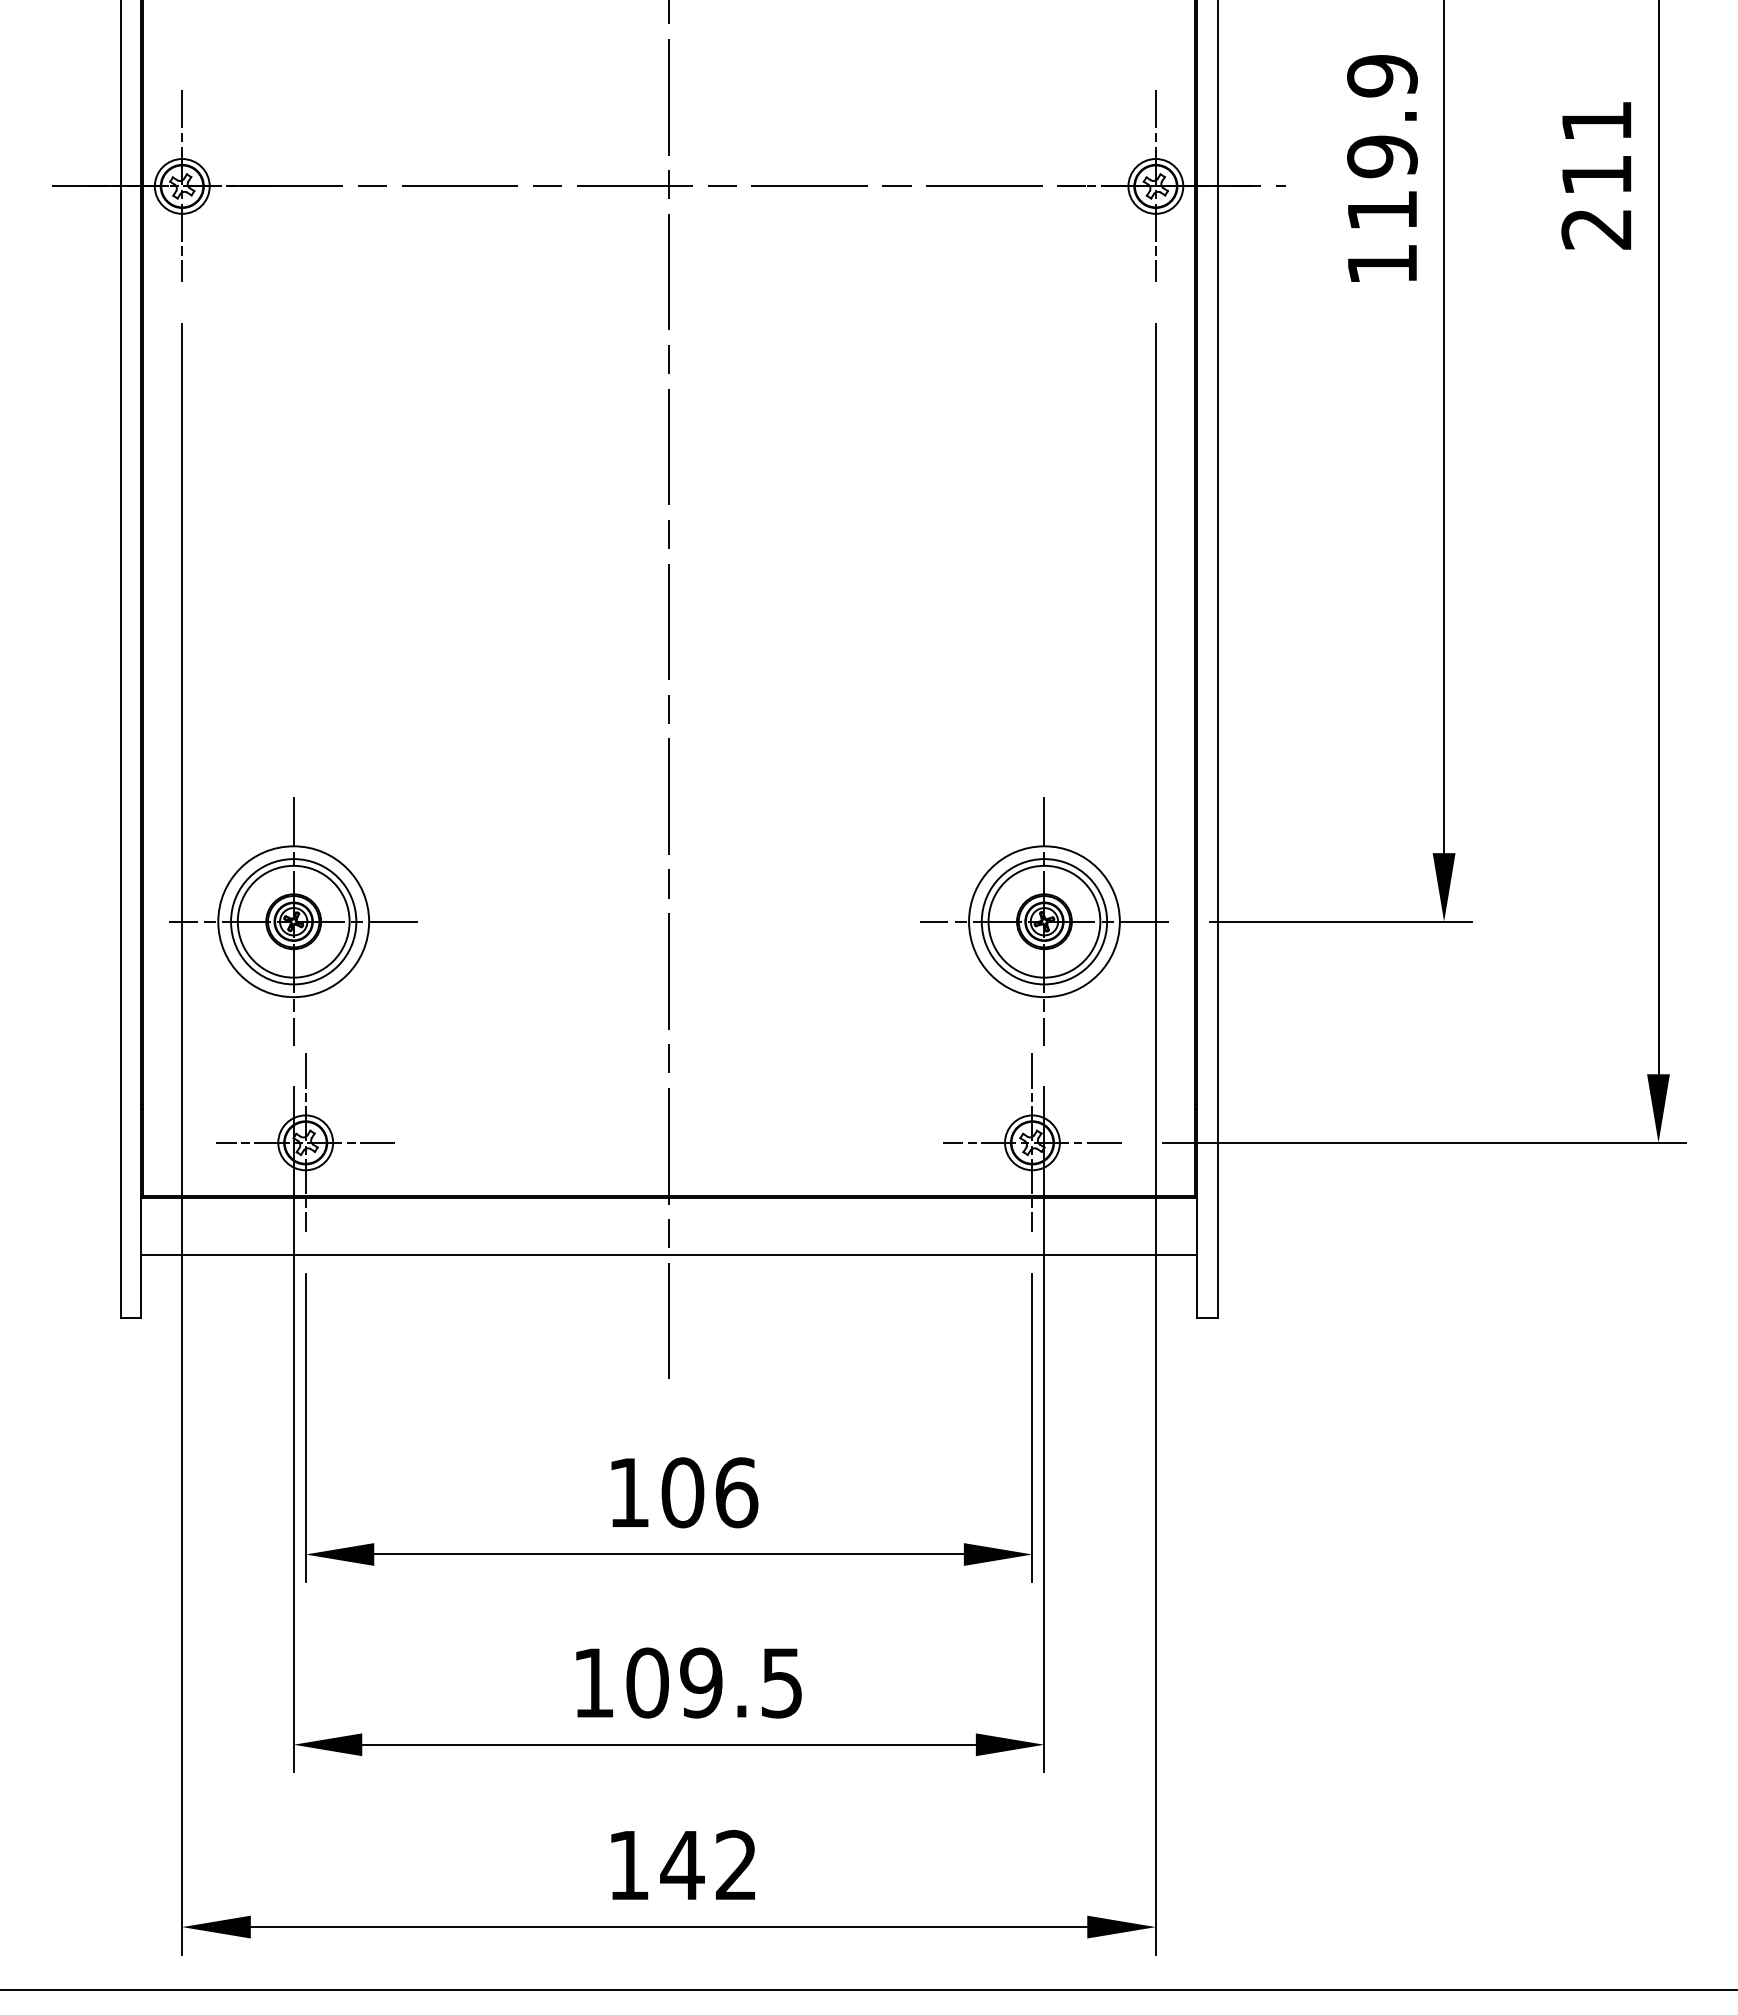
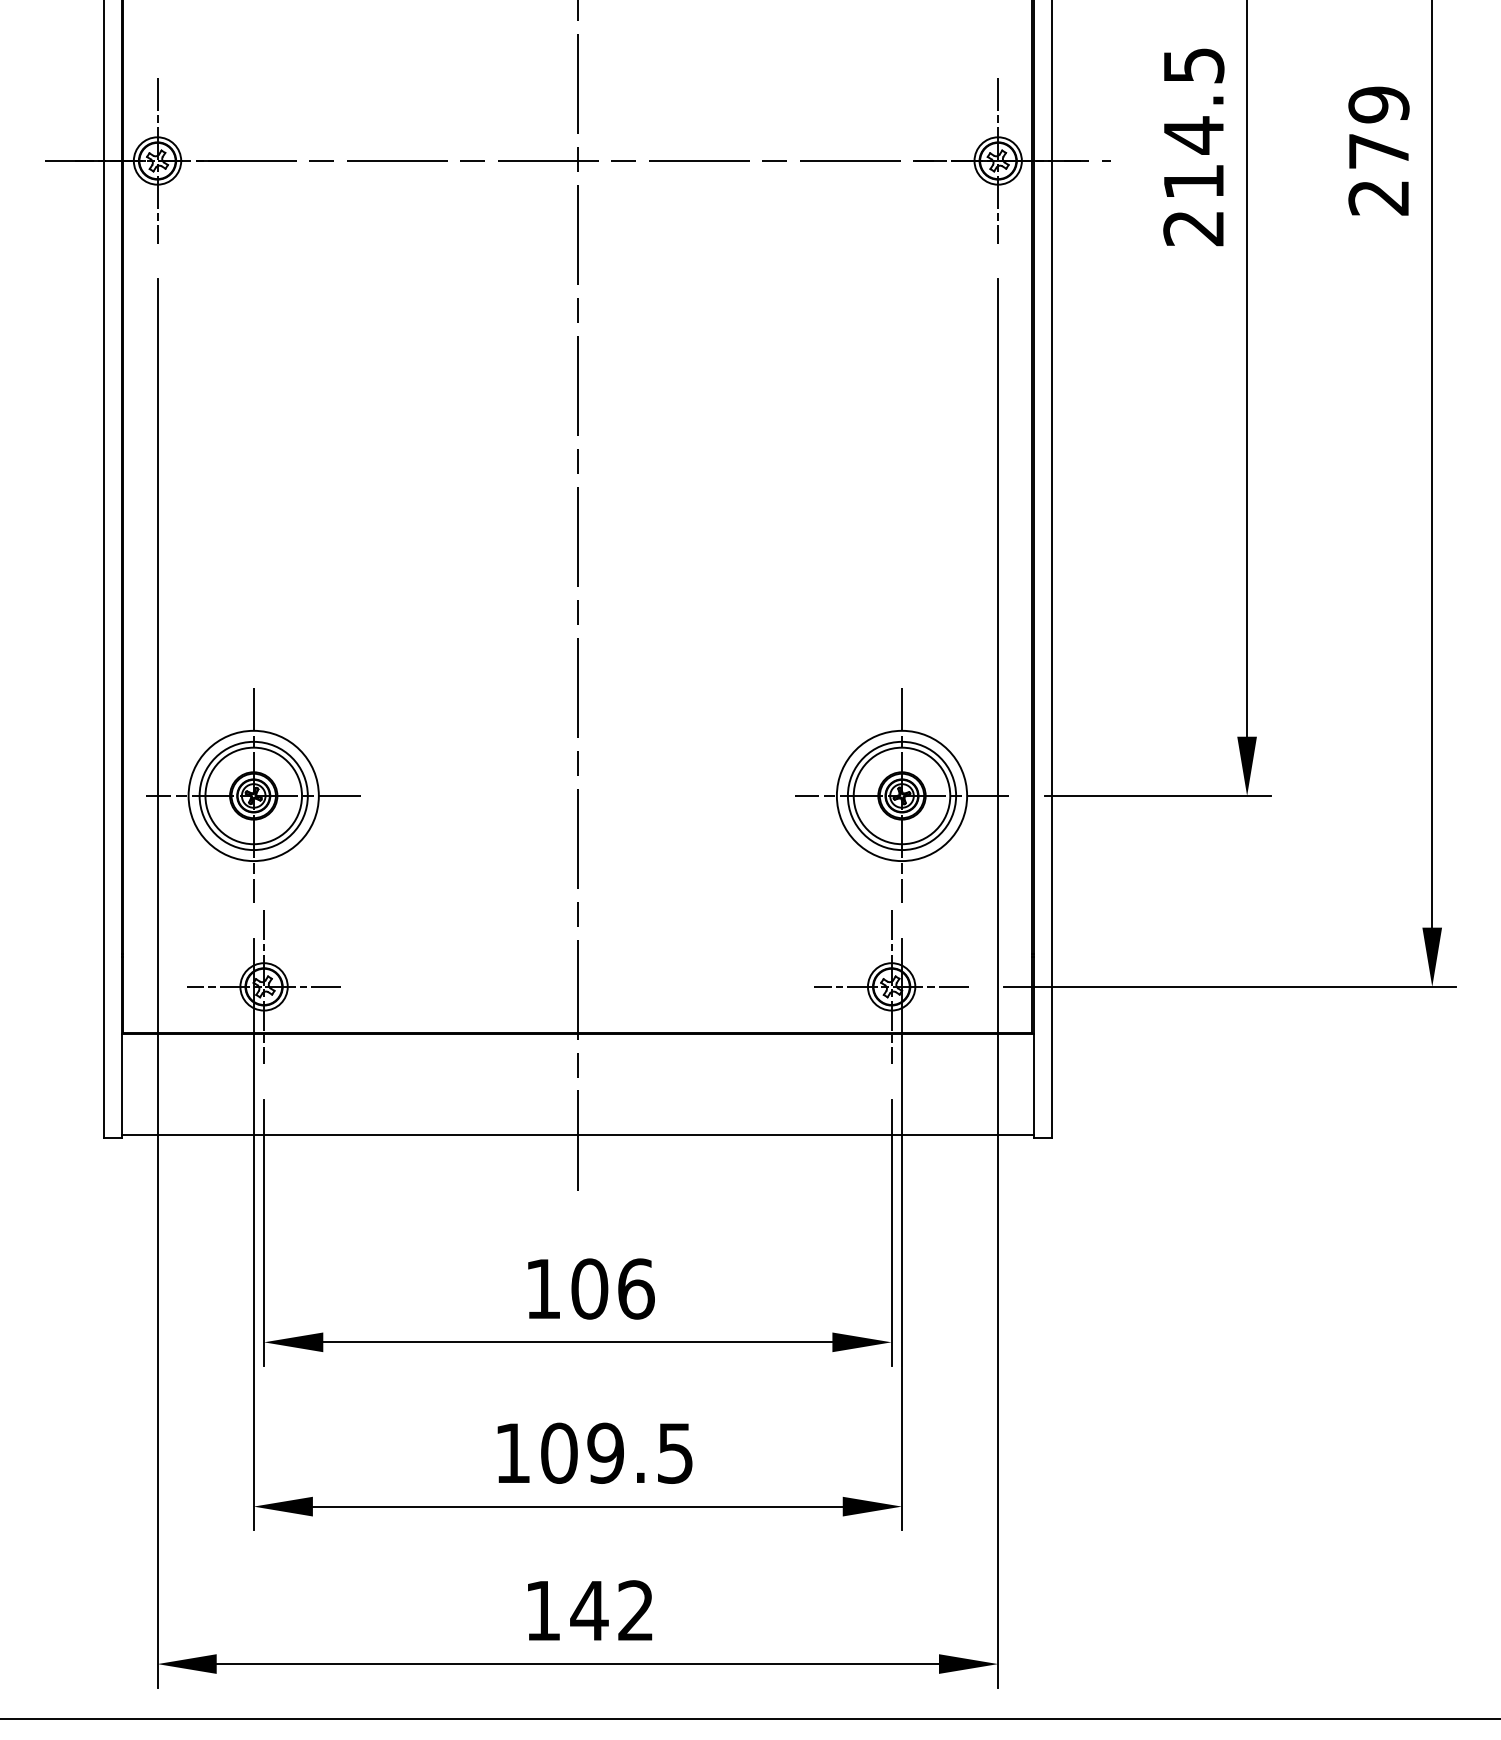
text: (1596, 147) -> (1378, 127), 211 -> 279
text: (1382, 169) -> (1193, 146), 119.9 -> 214.5
line: (669, 1255) -> (578, 1135), moved

